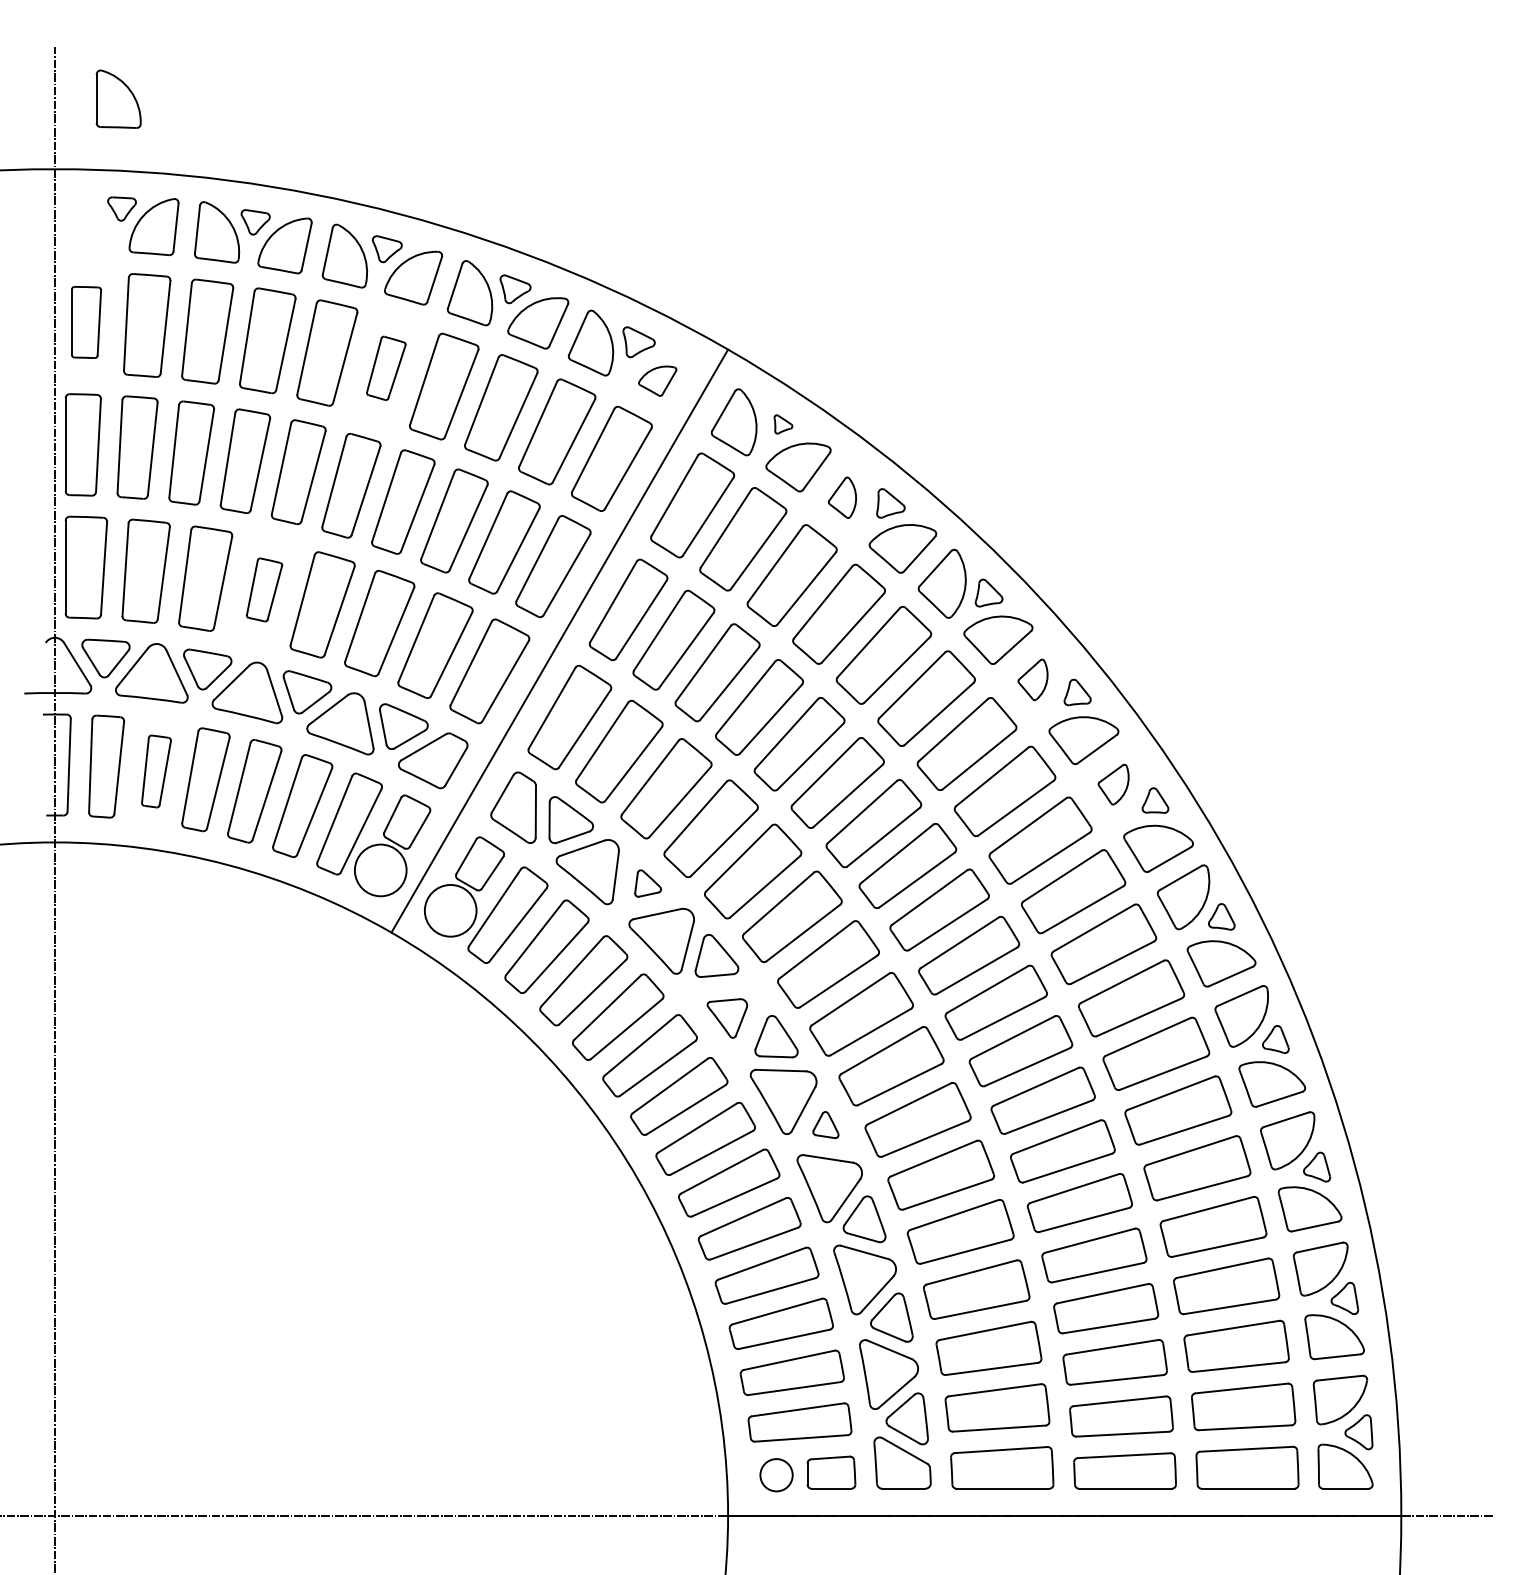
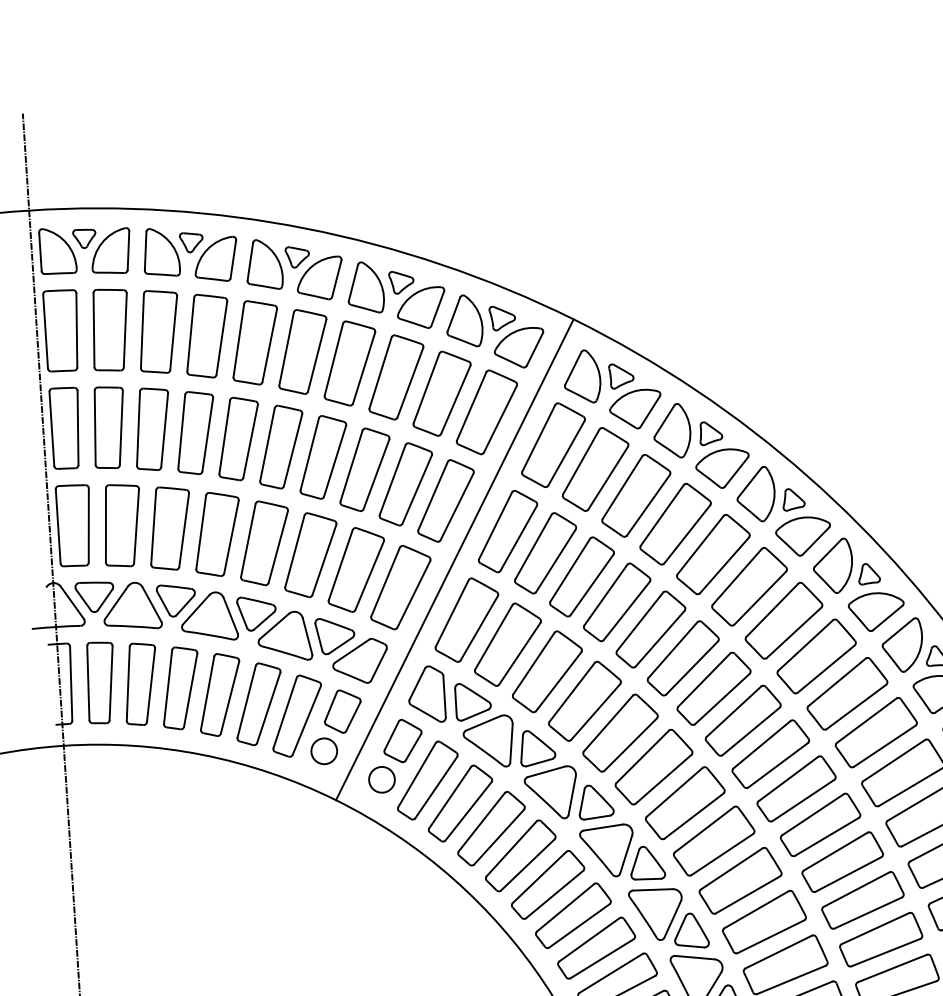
part: (118, 98) -> (57, 250), moved
part: (86, 322) -> (62, 330), size x1.43
part: (386, 368) -> (303, 351), size x1.67
part: (657, 380) -> (519, 347), size x1.67
part: (783, 424) -> (621, 376), size x1.67
part: (842, 497) -> (672, 431), size x1.67
part: (264, 589) -> (217, 533), size x1.67
part: (1032, 679) -> (832, 566), size x1.67
part: (156, 771) -> (140, 684), size x1.43
part: (1113, 784) -> (902, 645), size x1.67
circle: (380, 870) -> (324, 751), size x0.62
part: (647, 883) -> (537, 747), size x1.67
circle: (450, 910) -> (381, 779), size x0.62
part: (727, 1018) -> (607, 851), size x1.67
part: (825, 1124) -> (690, 930), size x1.67

